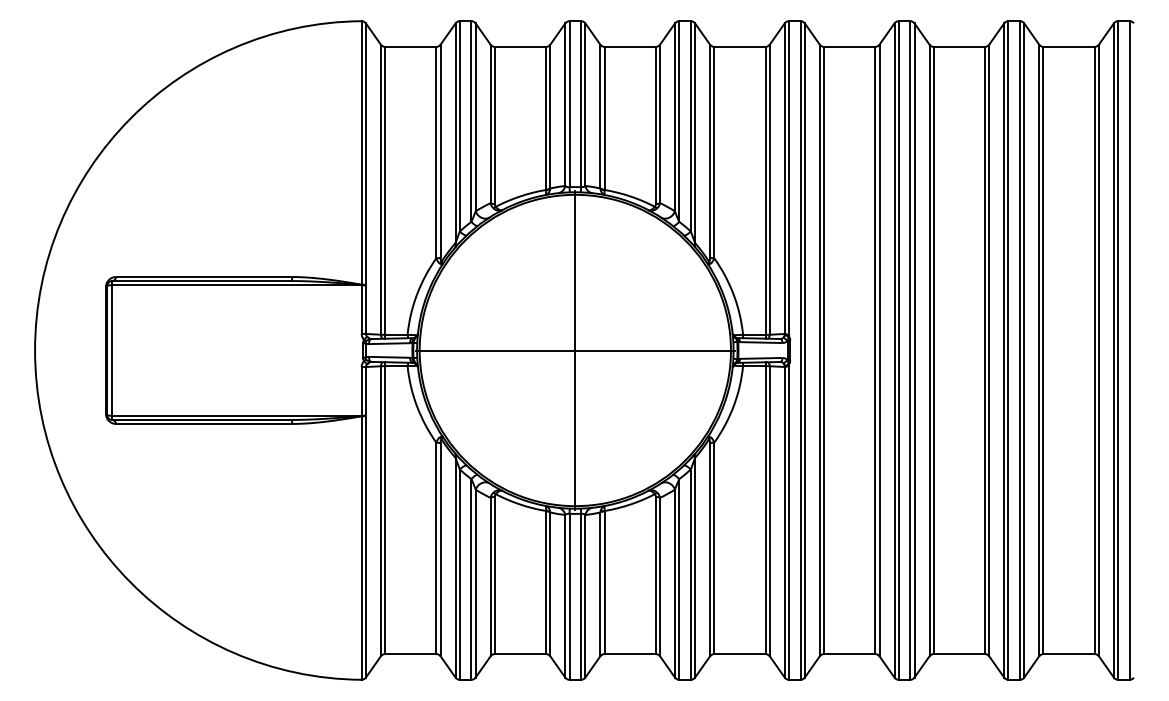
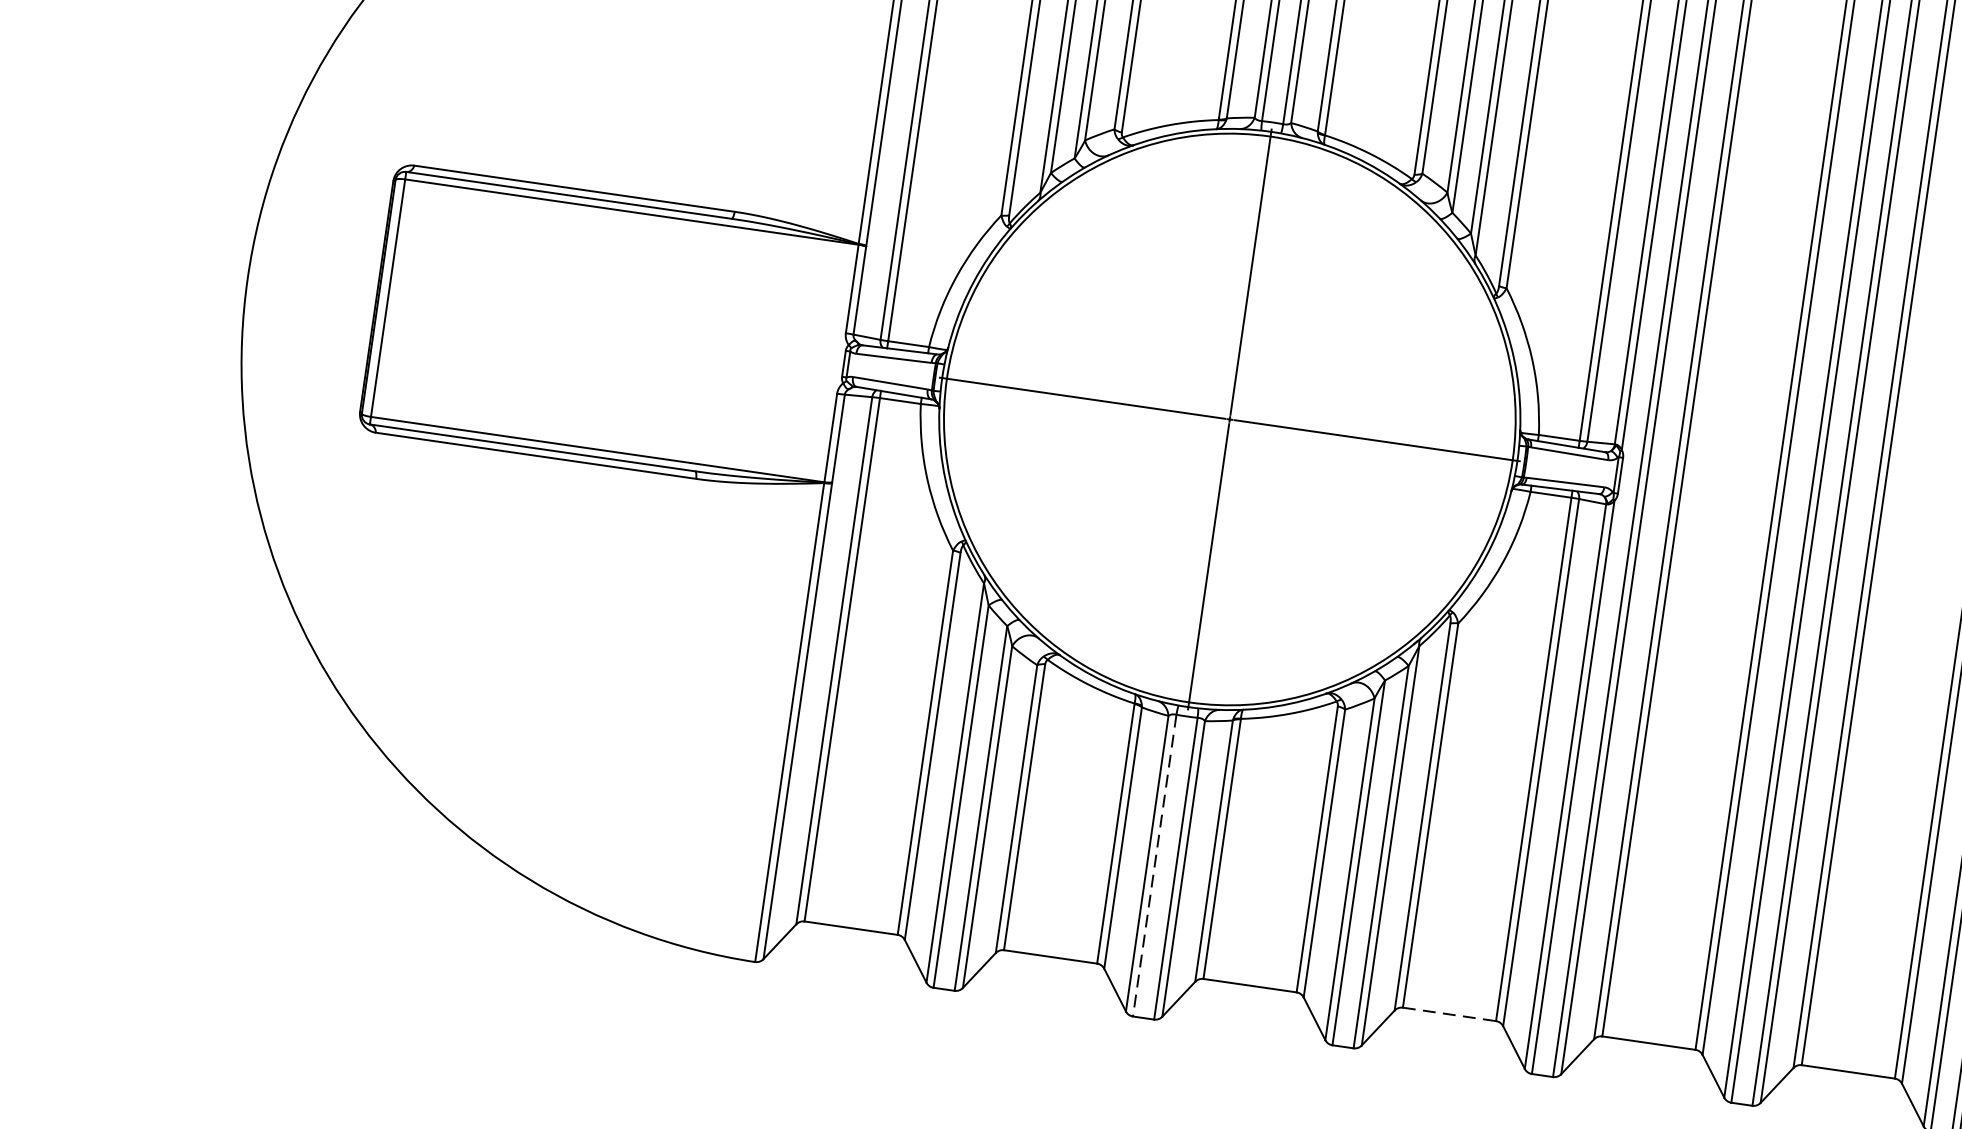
line: (569, 597) -> (1154, 866), solid -> dashed
line: (739, 654) -> (1448, 1015), solid -> dashed

